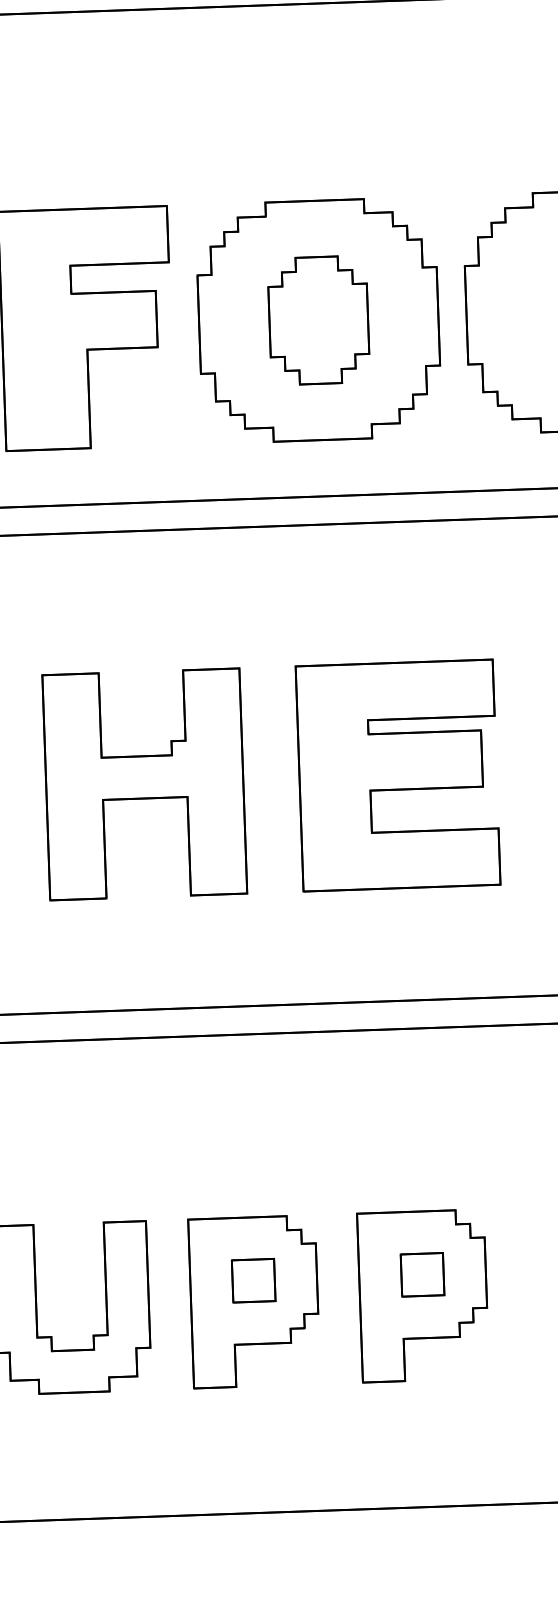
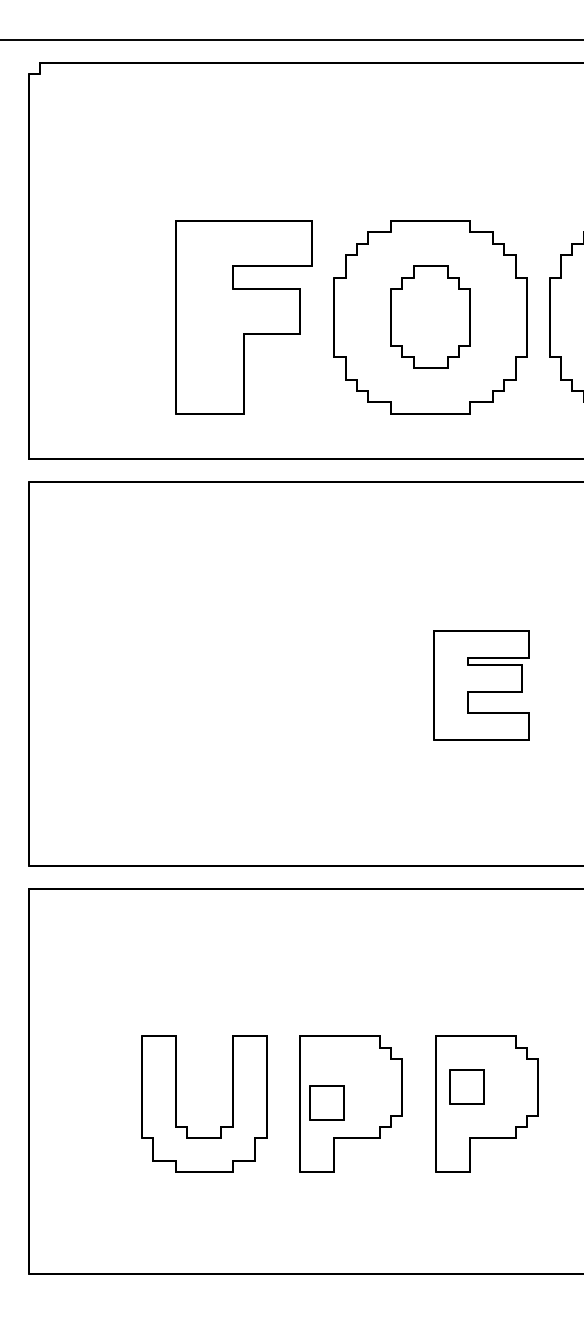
part: (397, 775) -> (481, 685), size x0.6
part: (144, 784) -> (277, 685), removed
part: (421, 1273) -> (466, 1086), moved
part: (252, 1279) -> (326, 1102), moved

